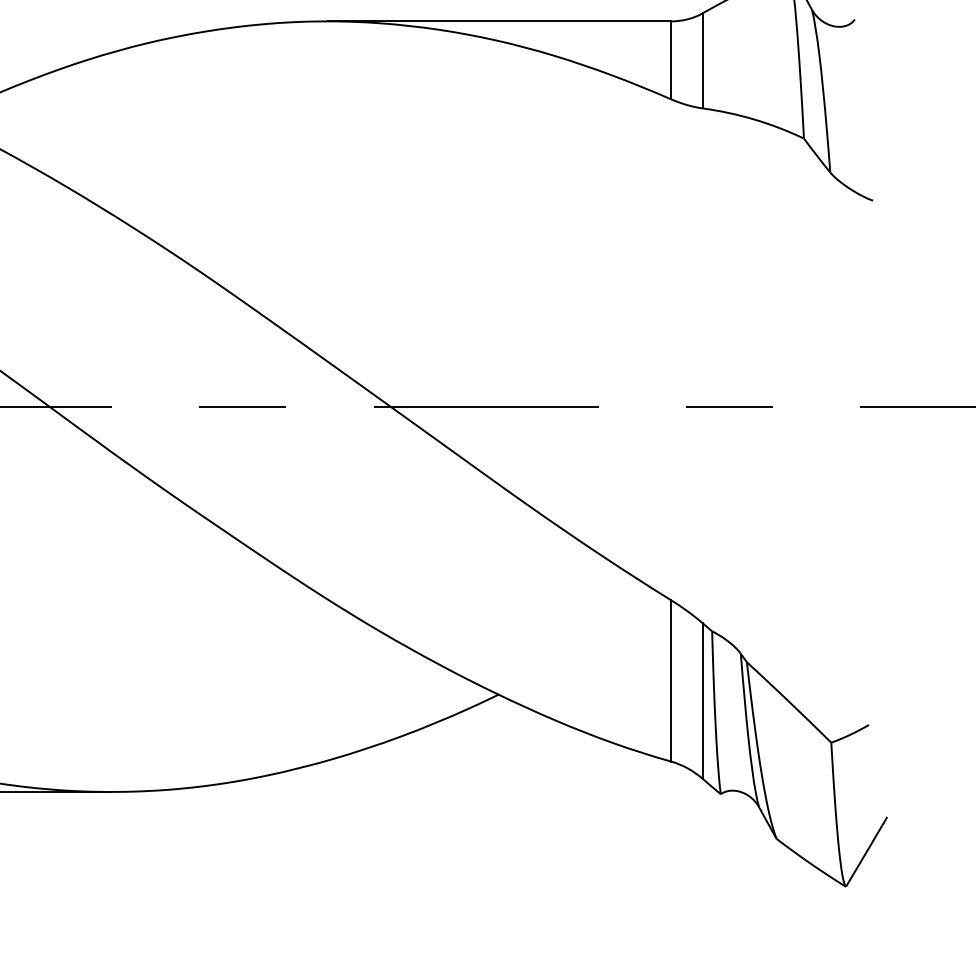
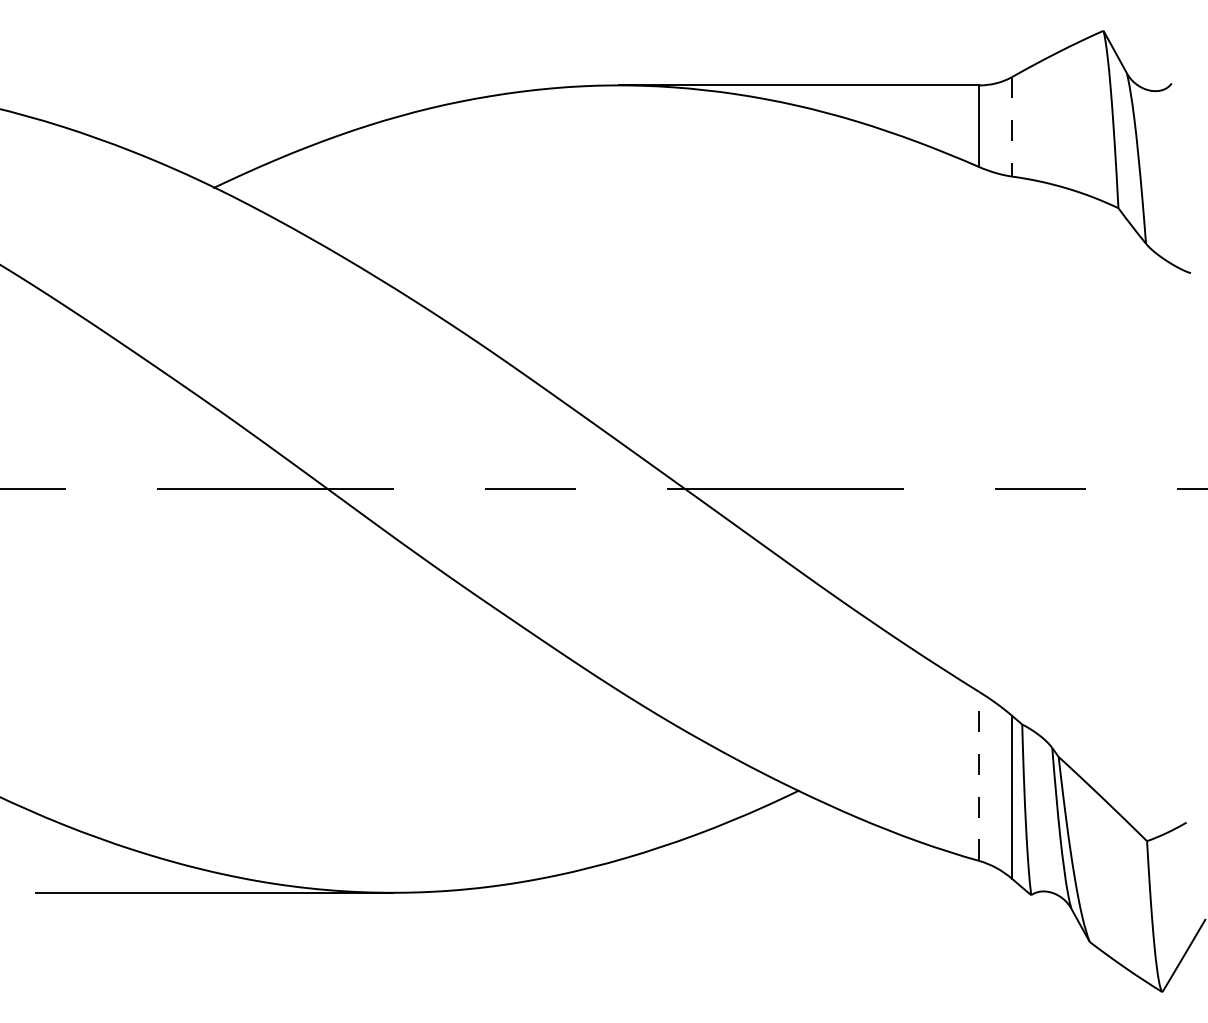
line: (702, 60) -> (1012, 126), solid -> dashed
line: (671, 680) -> (979, 776), solid -> dashed

